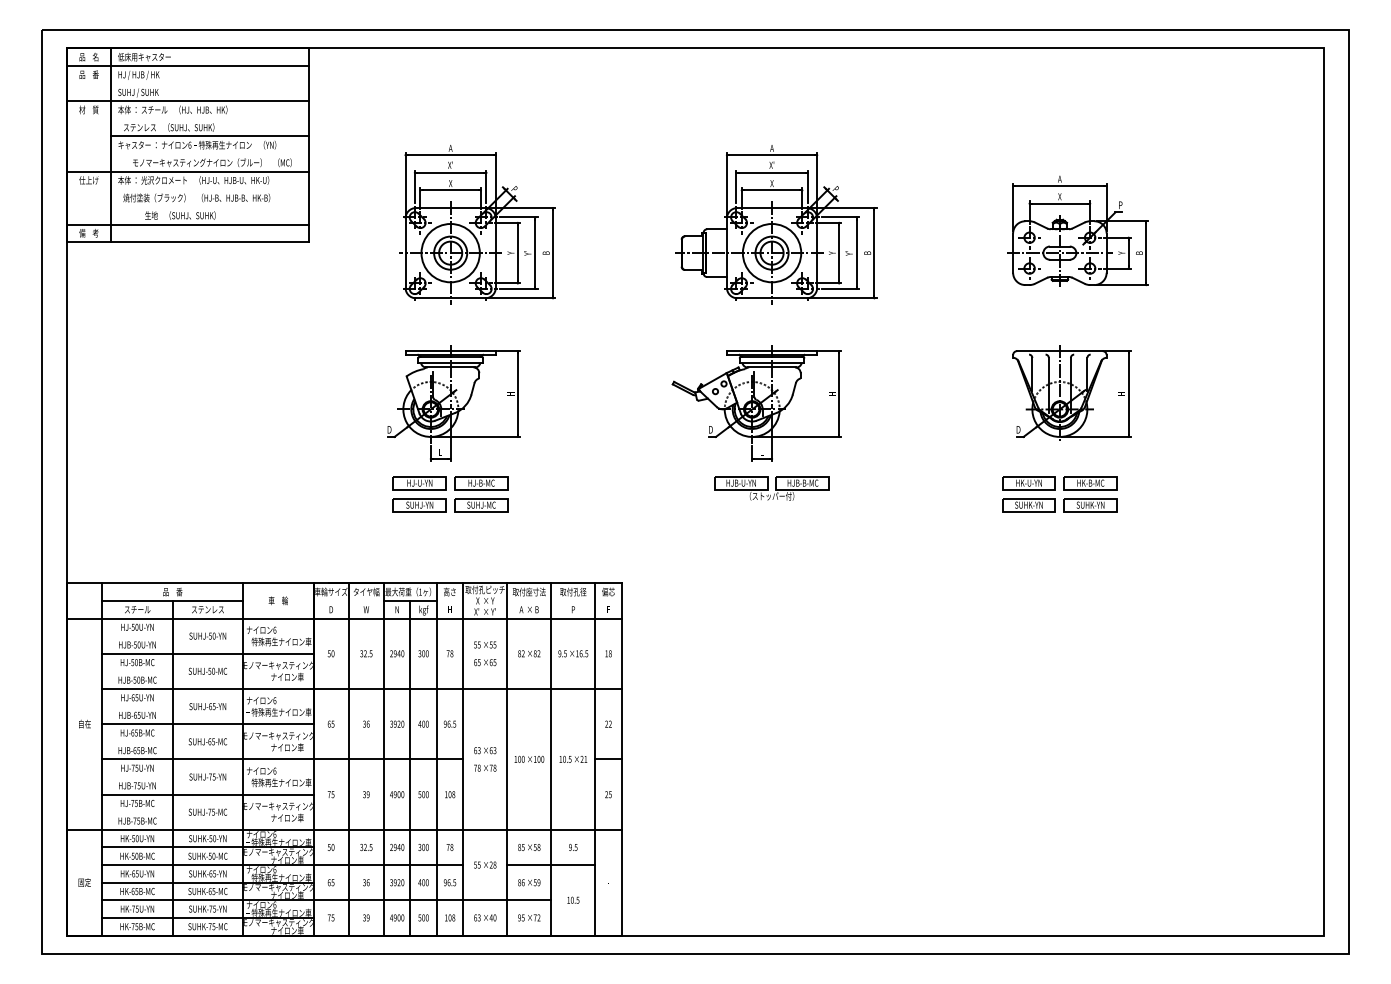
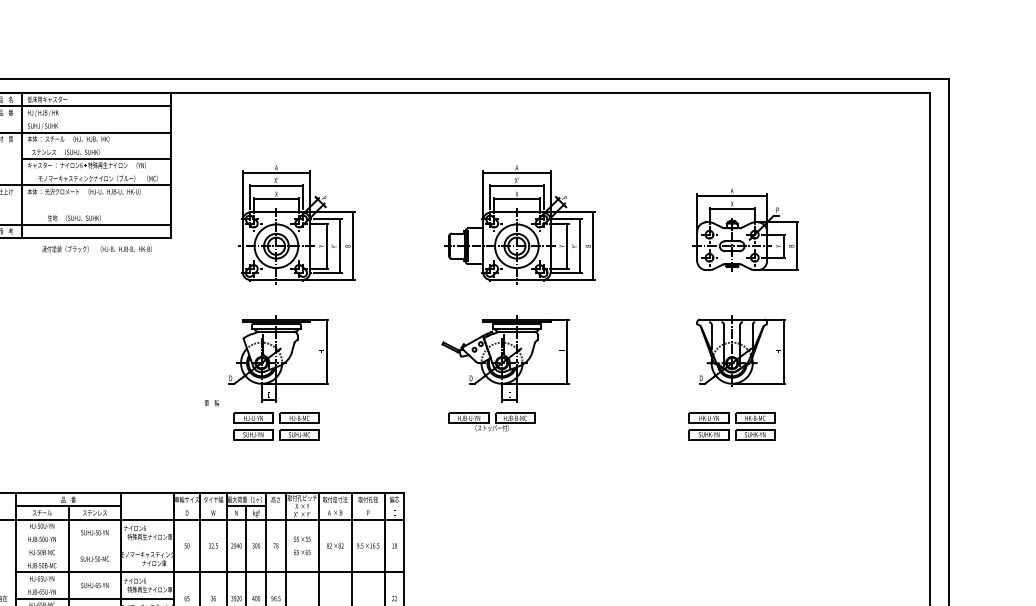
text: (196, 197) -> (96, 248), moved
part: (771, 488) -> (491, 422), moved
text: (277, 600) -> (211, 402), moved
line: (207, 653) -> (94, 545), removed

